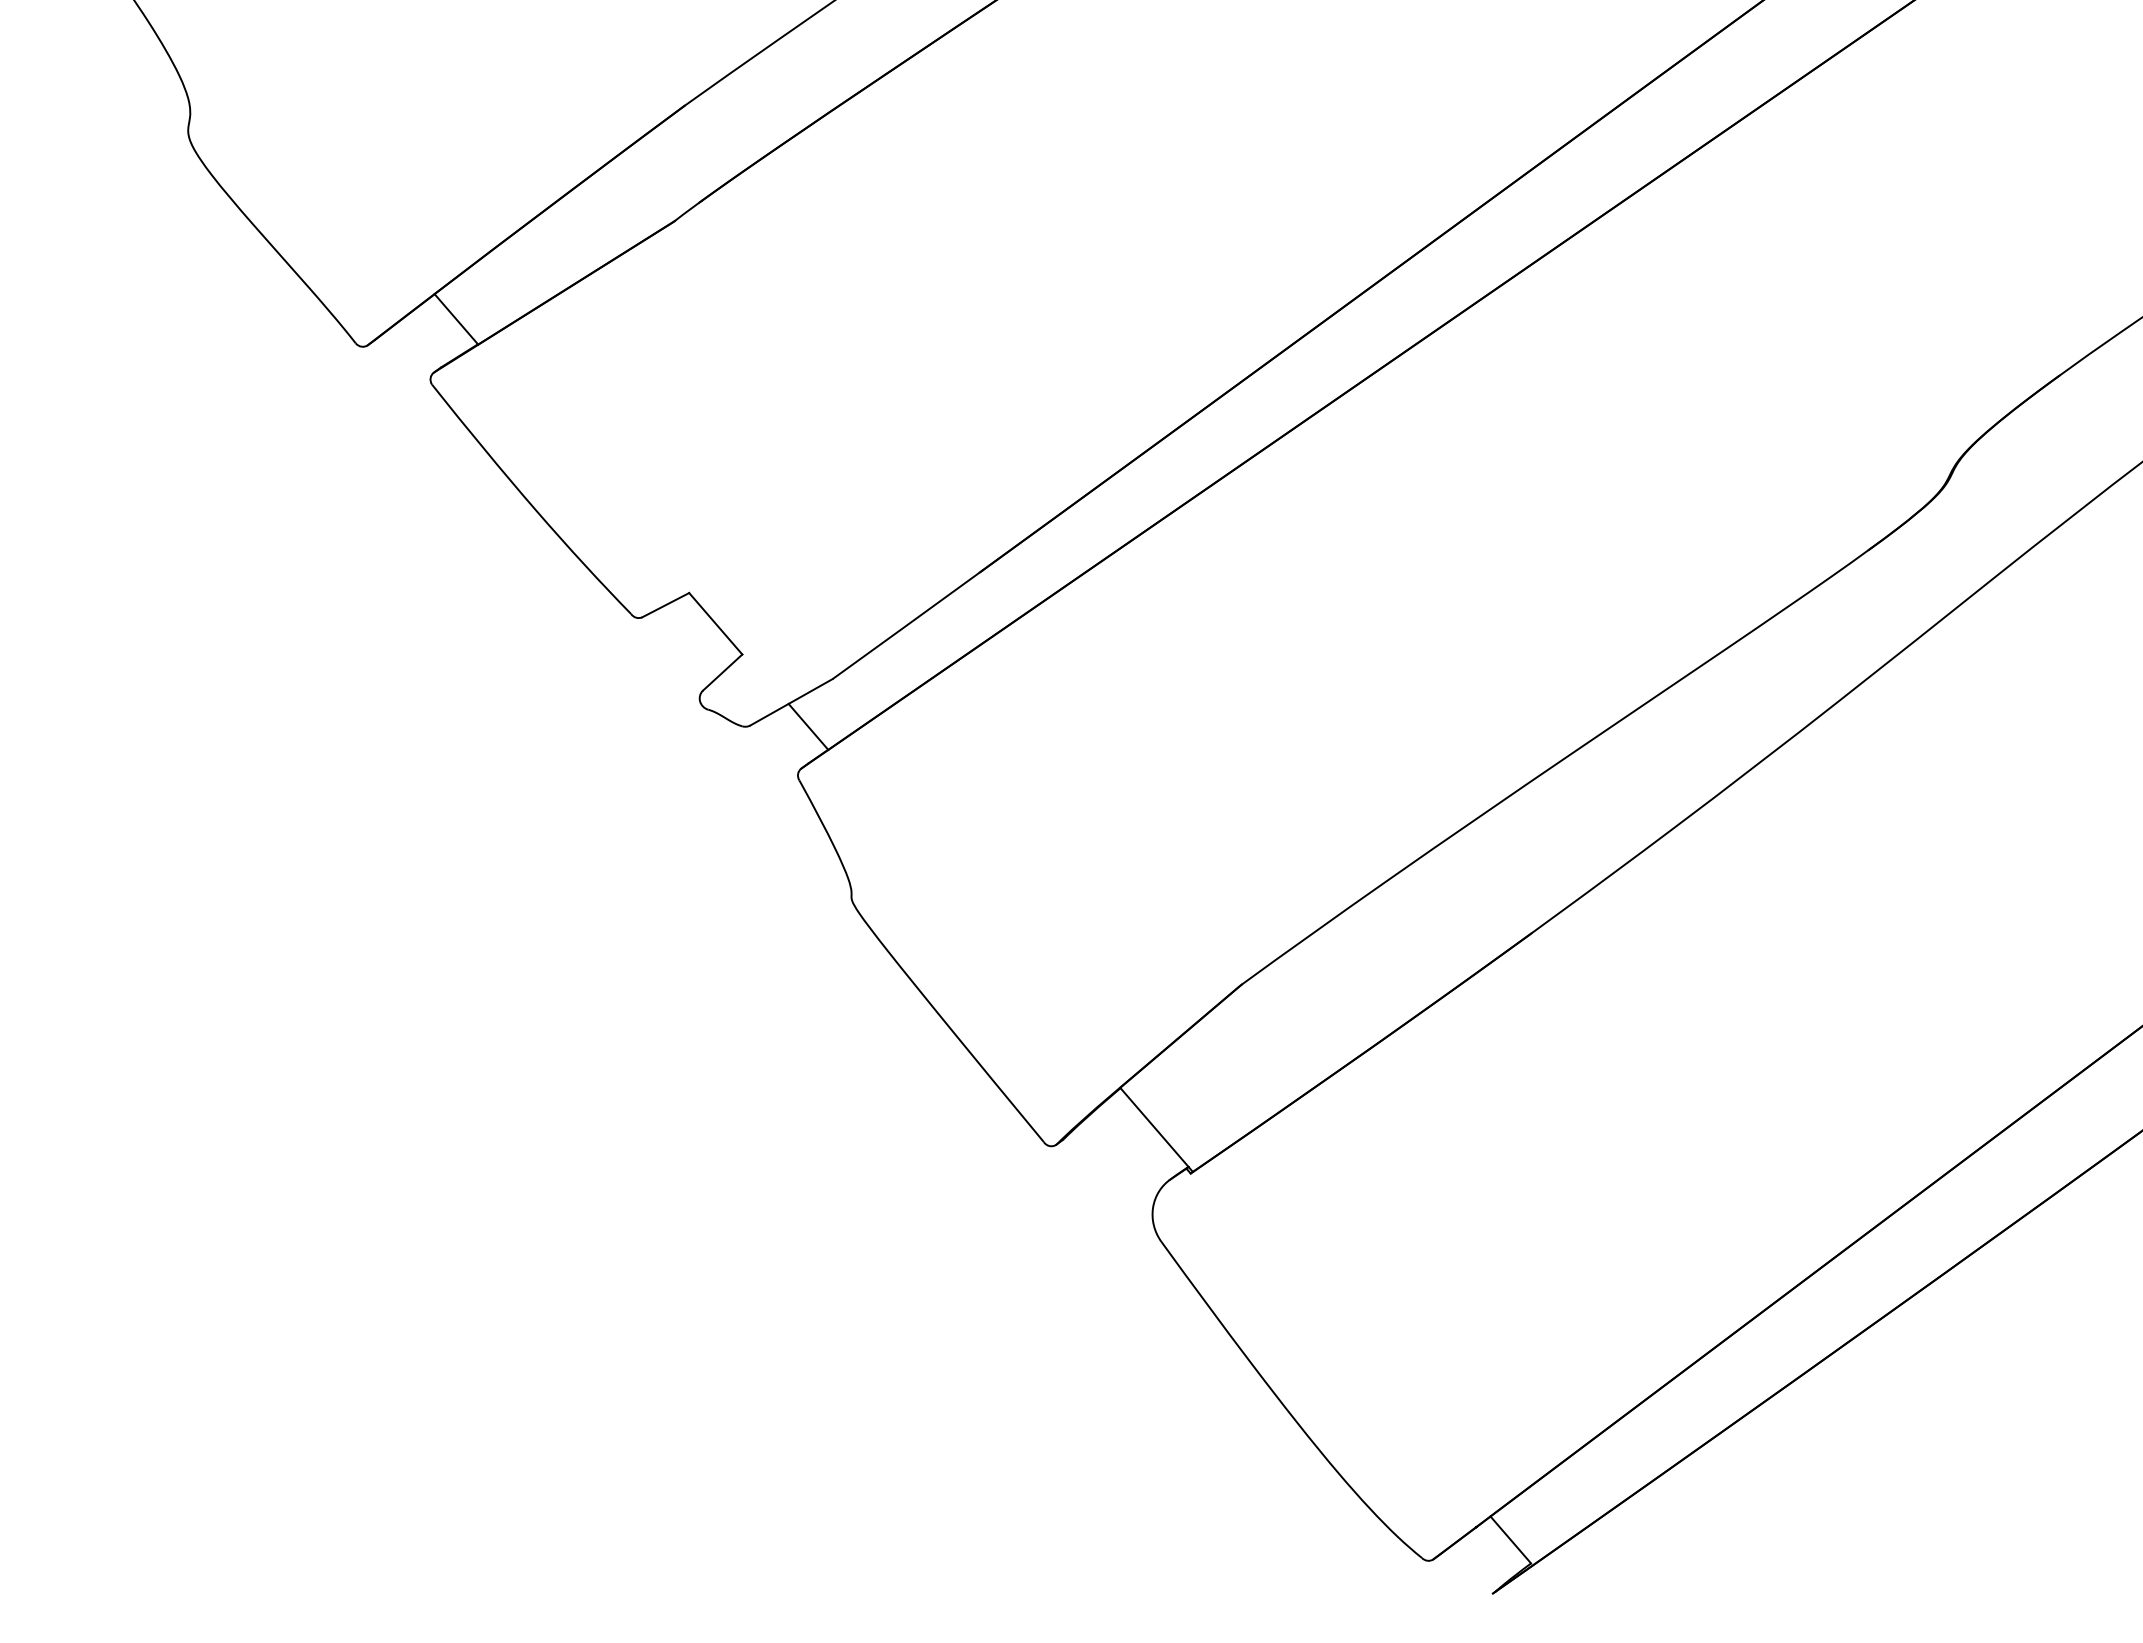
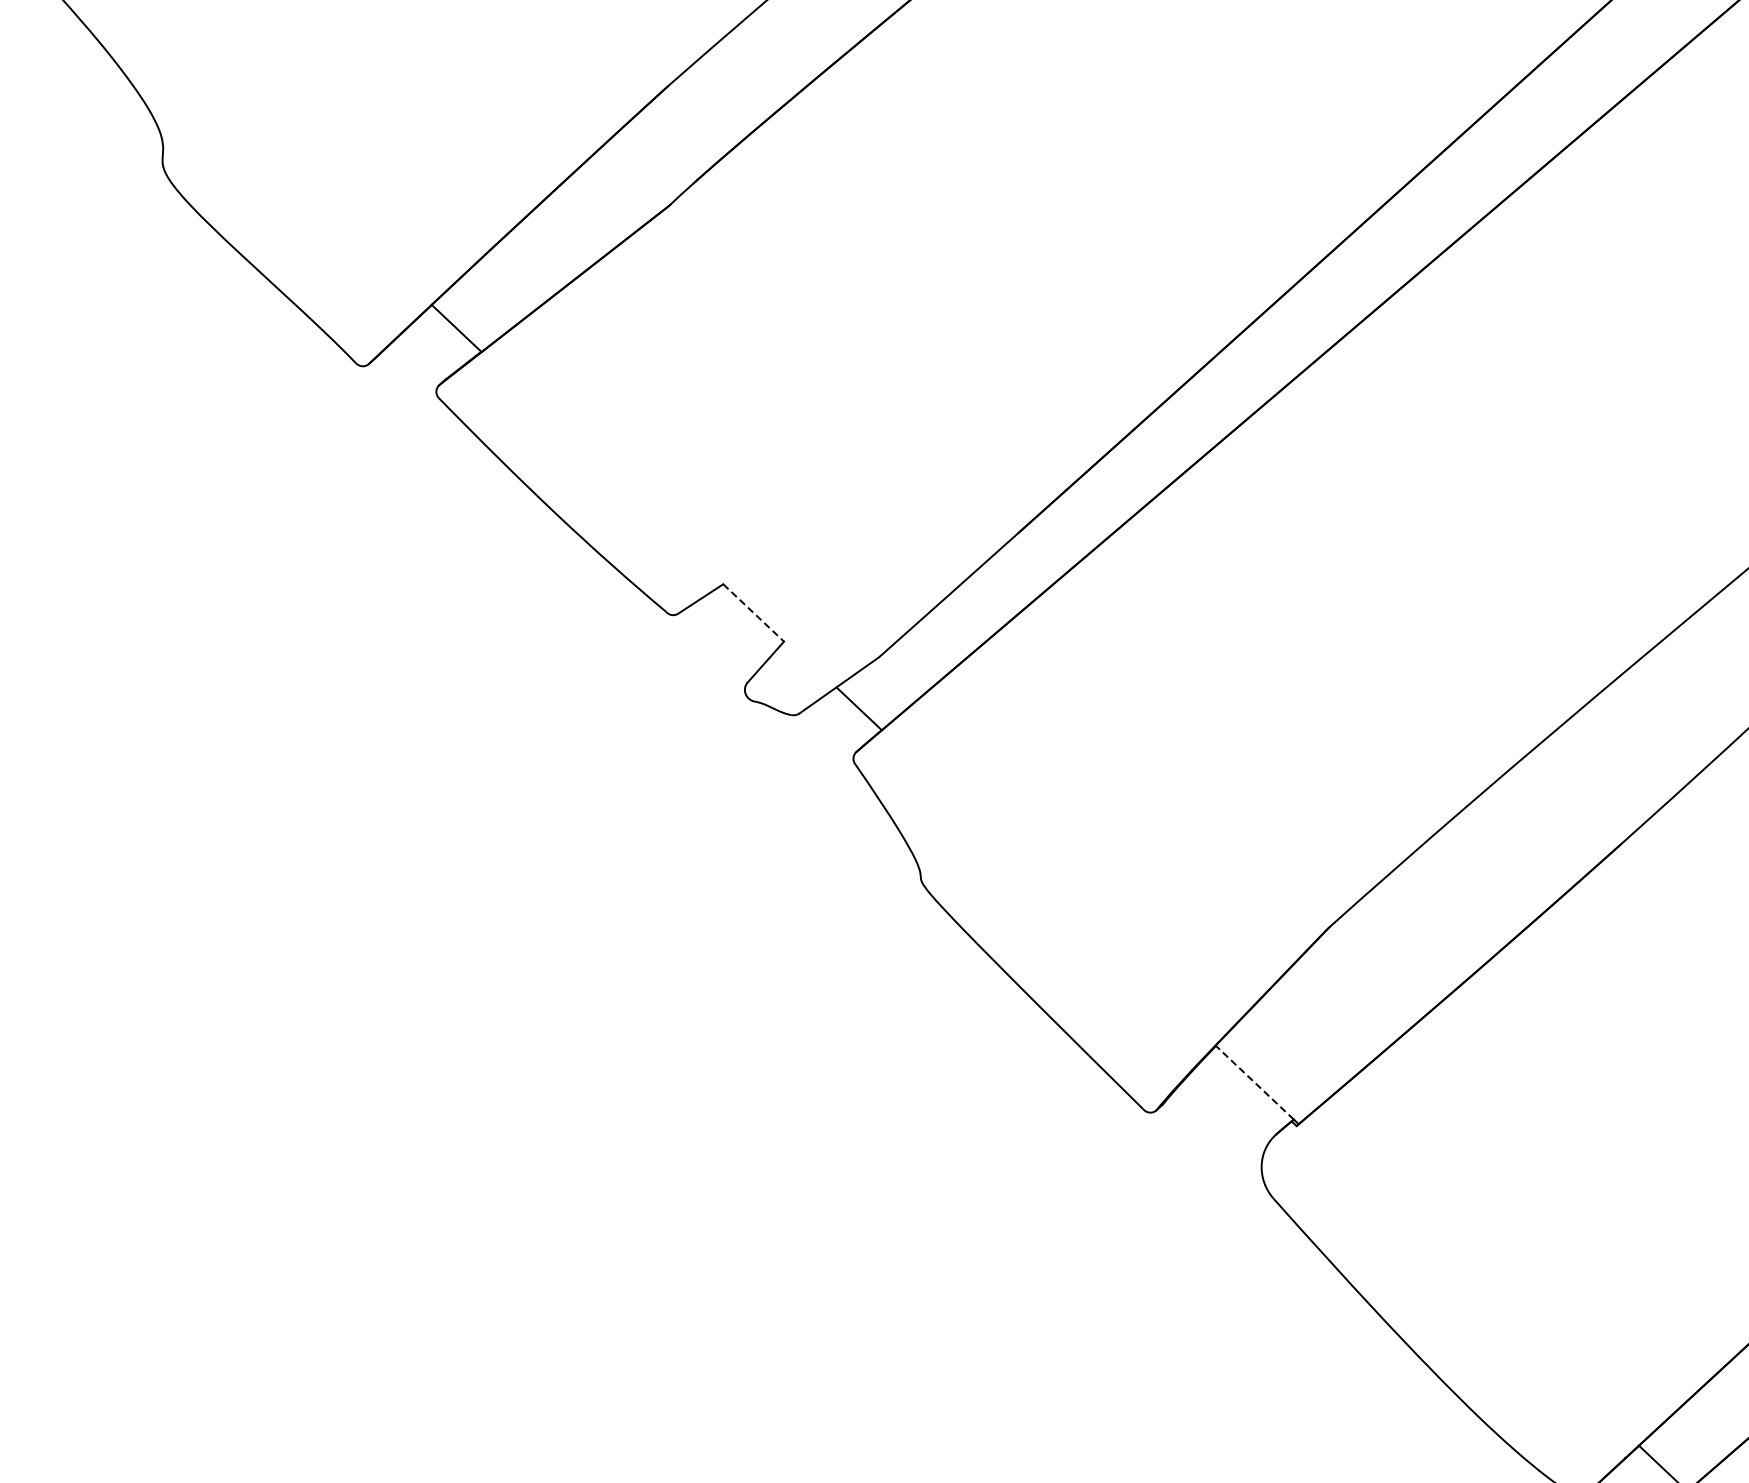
line: (715, 623) -> (753, 612), solid -> dashed
line: (1154, 1127) -> (1254, 1082), solid -> dashed

